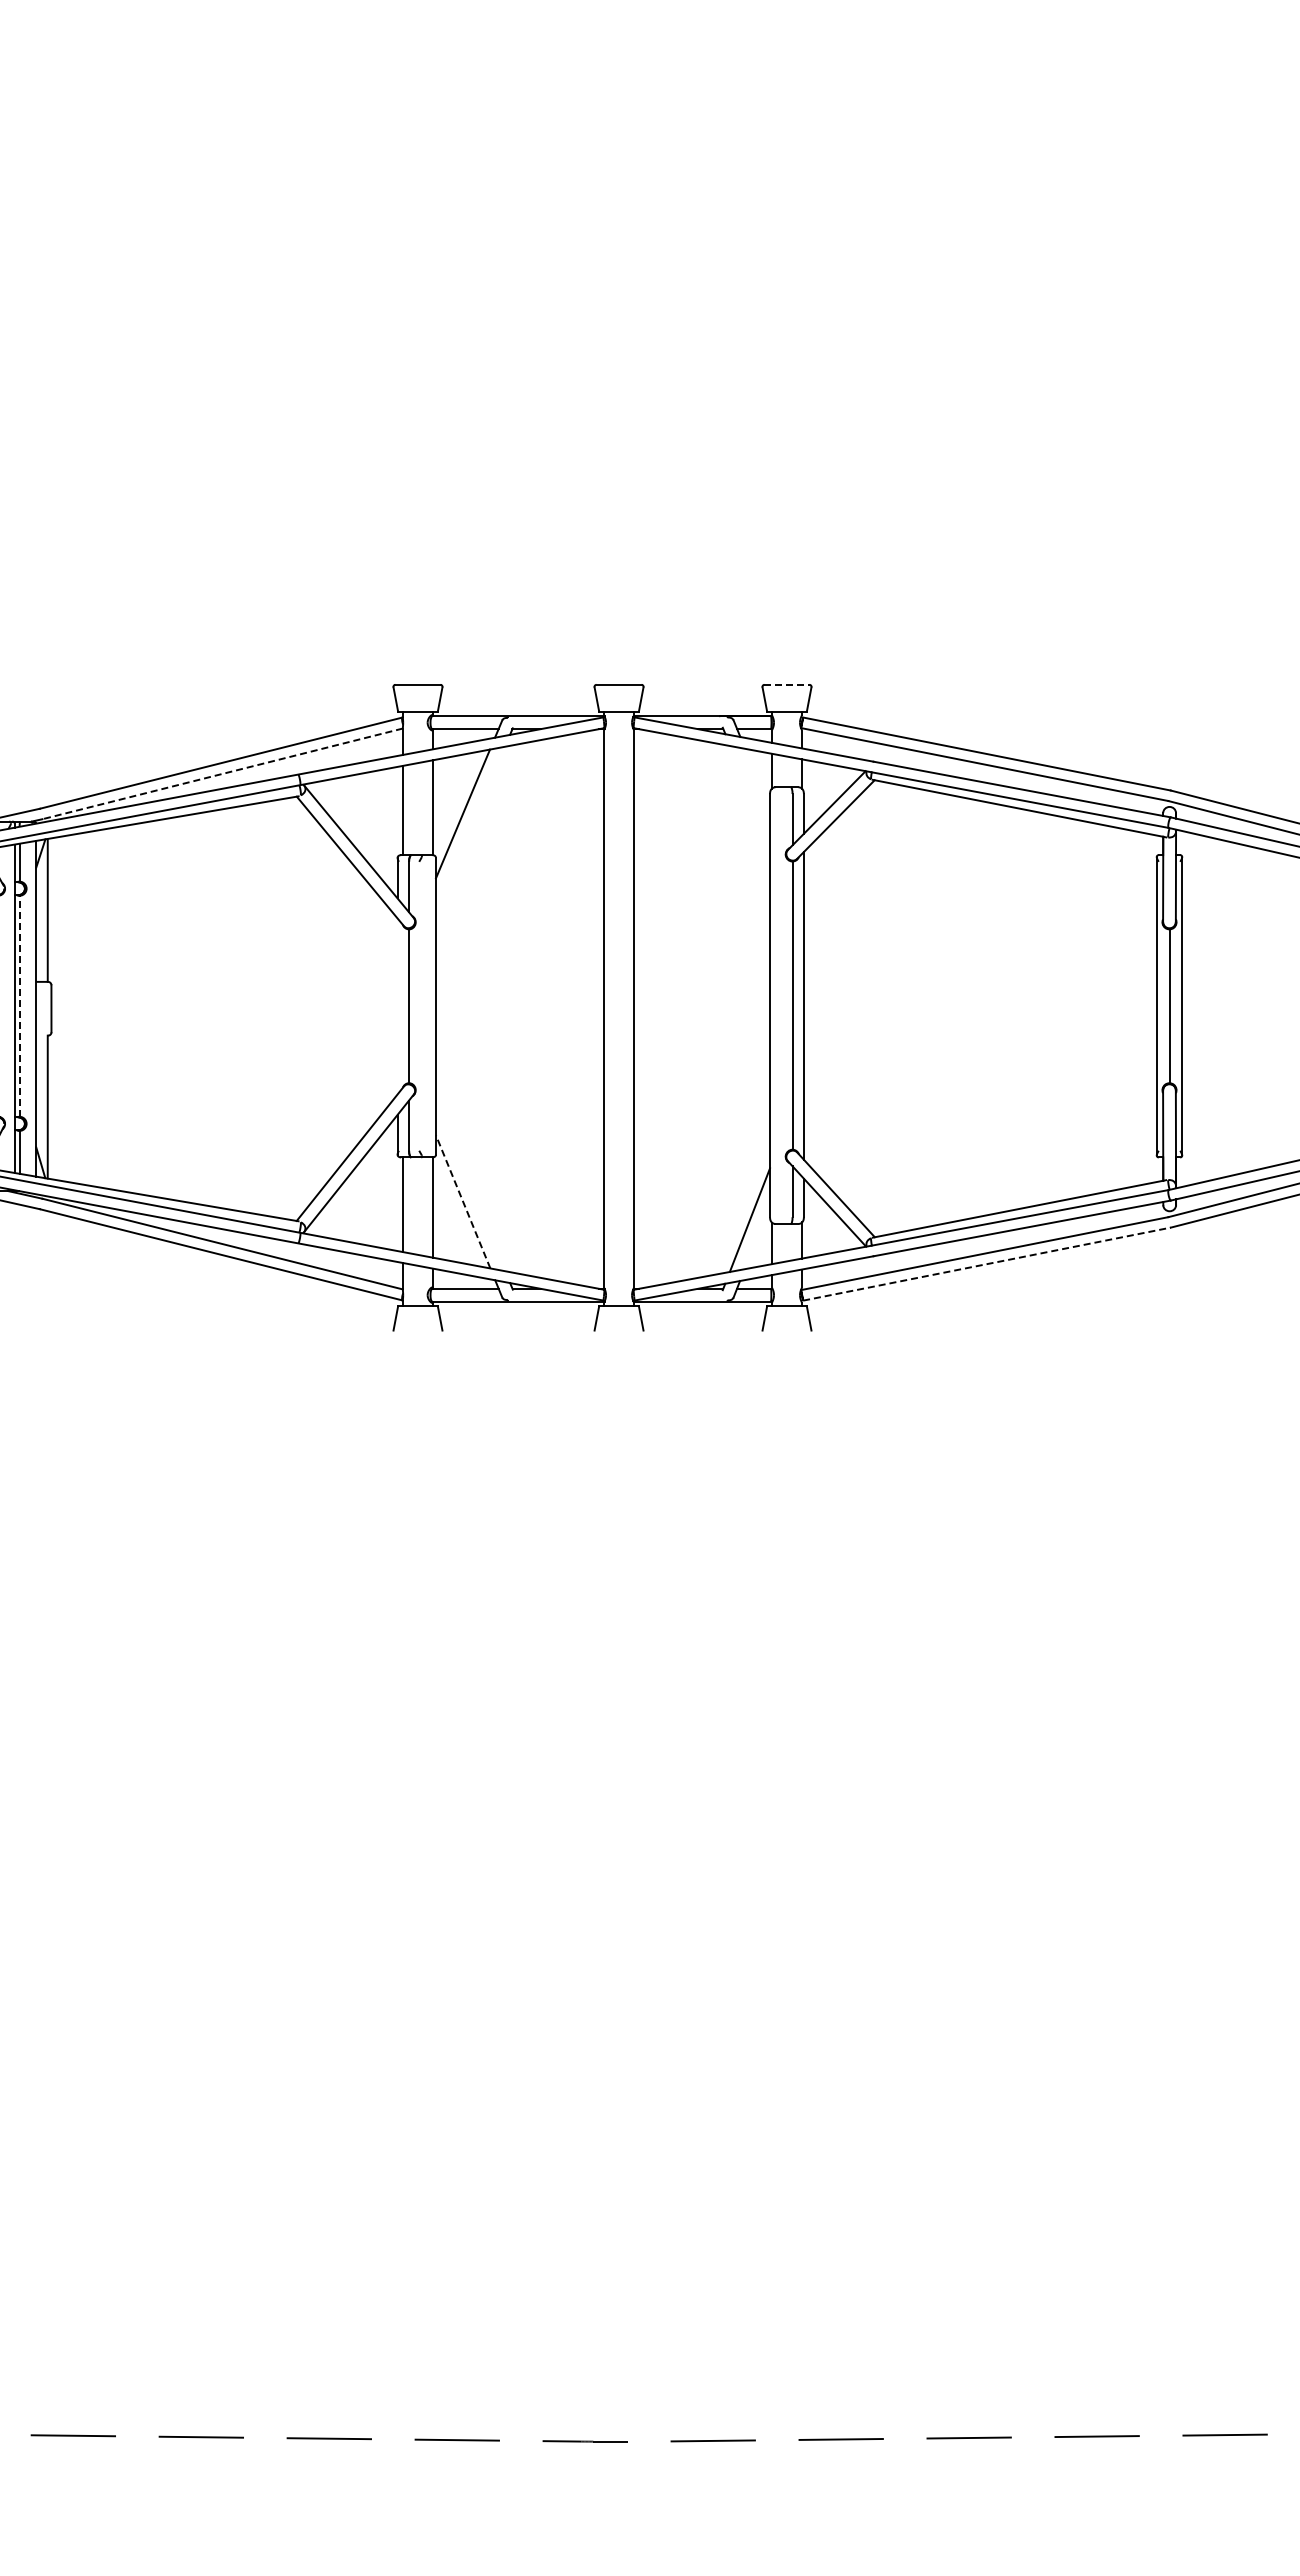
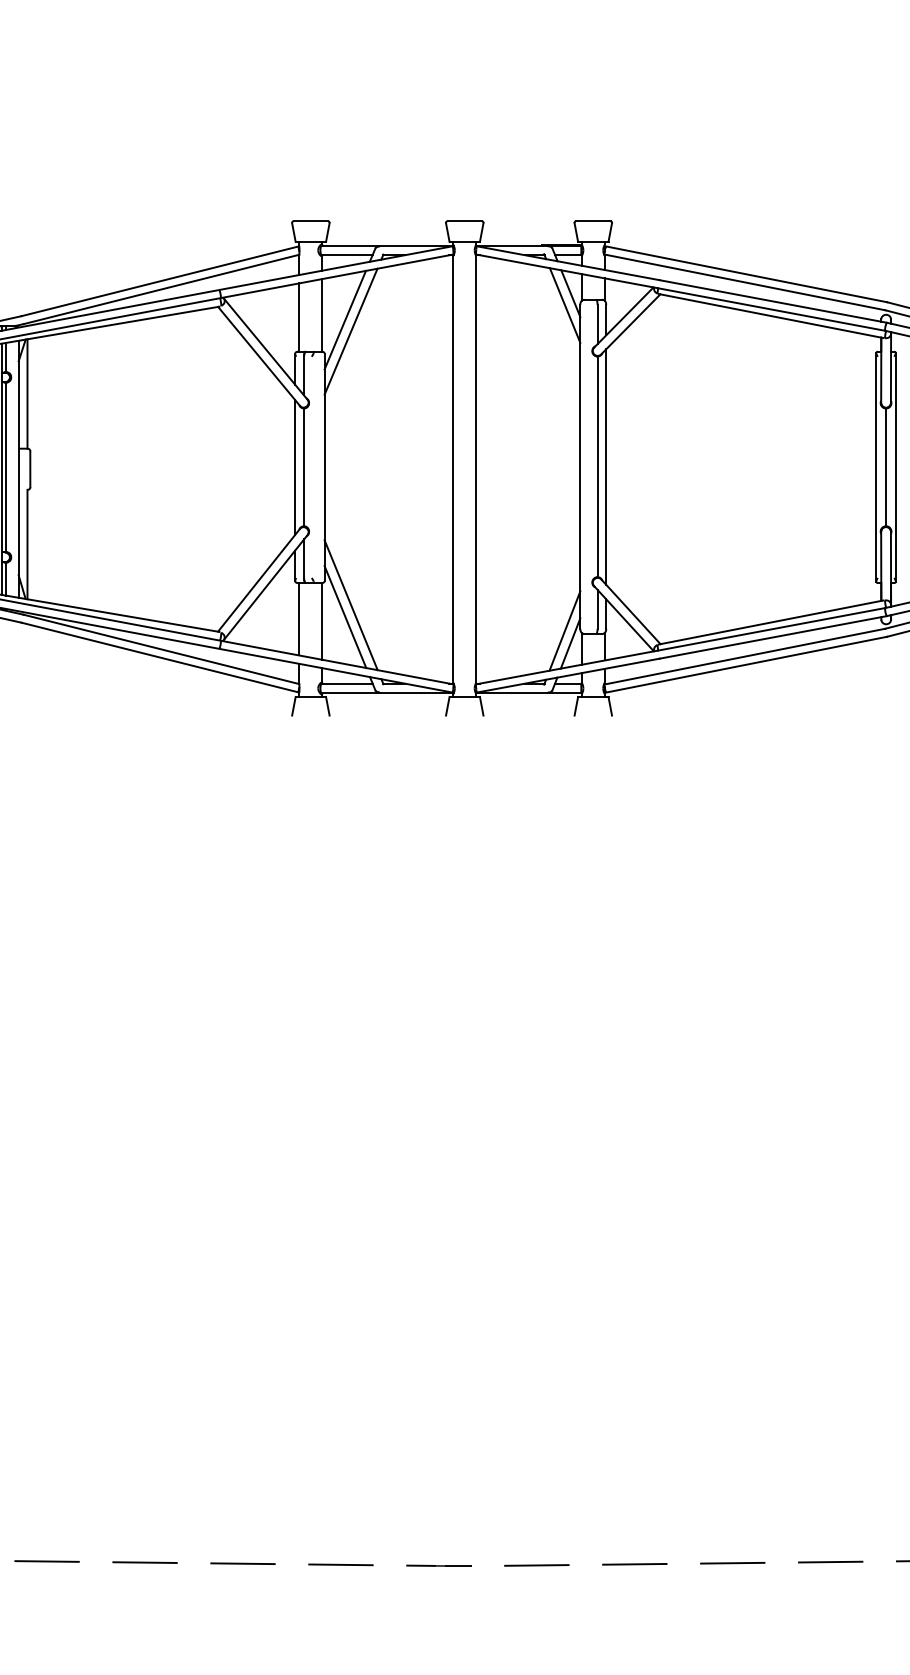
line: (787, 684) -> (593, 221), dashed -> solid
line: (222, 773) -> (161, 289), dashed -> solid
line: (757, 778) -> (570, 293), added
line: (750, 794) -> (565, 305), added
line: (470, 828) -> (351, 331), added
line: (19, 1006) -> (5, 467), dashed -> solid
line: (397, 1006) -> (295, 467), added
line: (470, 1186) -> (351, 605), added
line: (463, 1201) -> (345, 616), dashed -> solid
line: (757, 1236) -> (570, 643), added
line: (987, 1264) -> (746, 665), dashed -> solid

